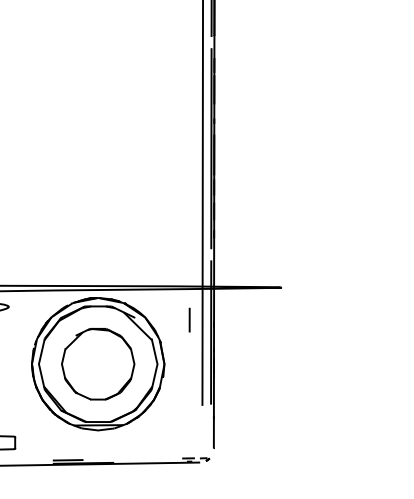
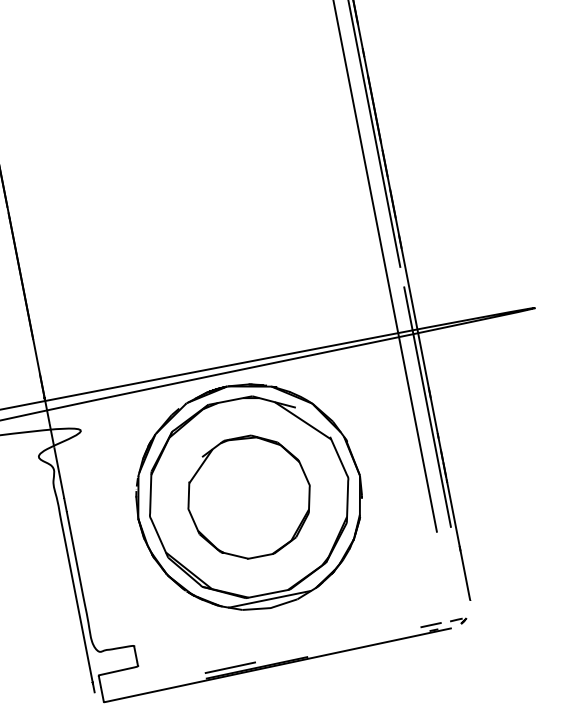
line: (189, 319) -> (387, 392), removed

